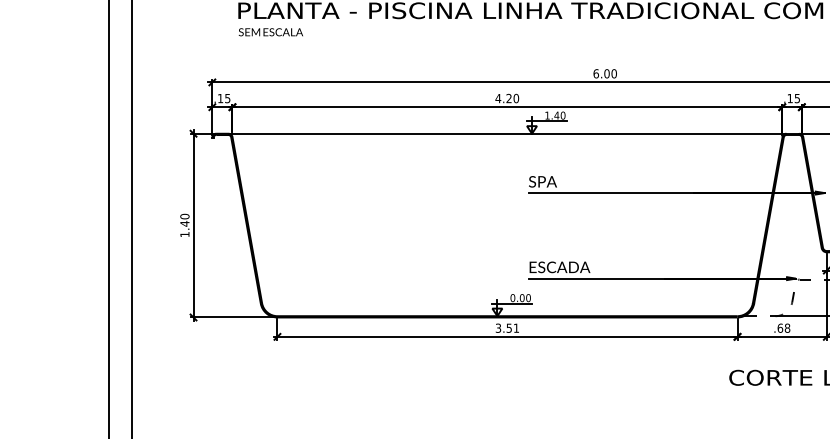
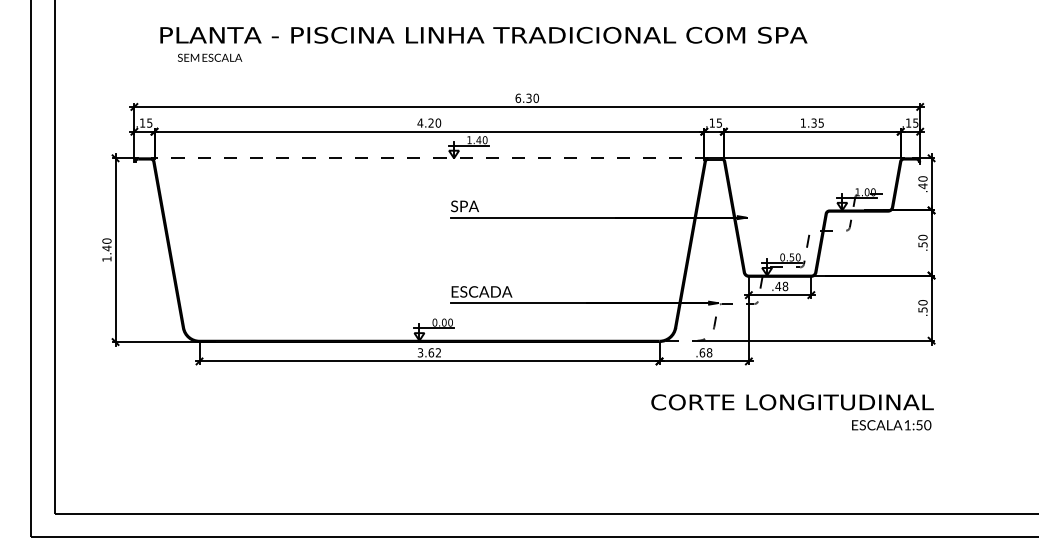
text: (271, 31) -> (210, 57), moved
text: (606, 72) -> (528, 97), 6.00 -> 6.30
line: (507, 133) -> (429, 158), solid -> dashed
text: (512, 327) -> (434, 352), 3.51 -> 3.62

